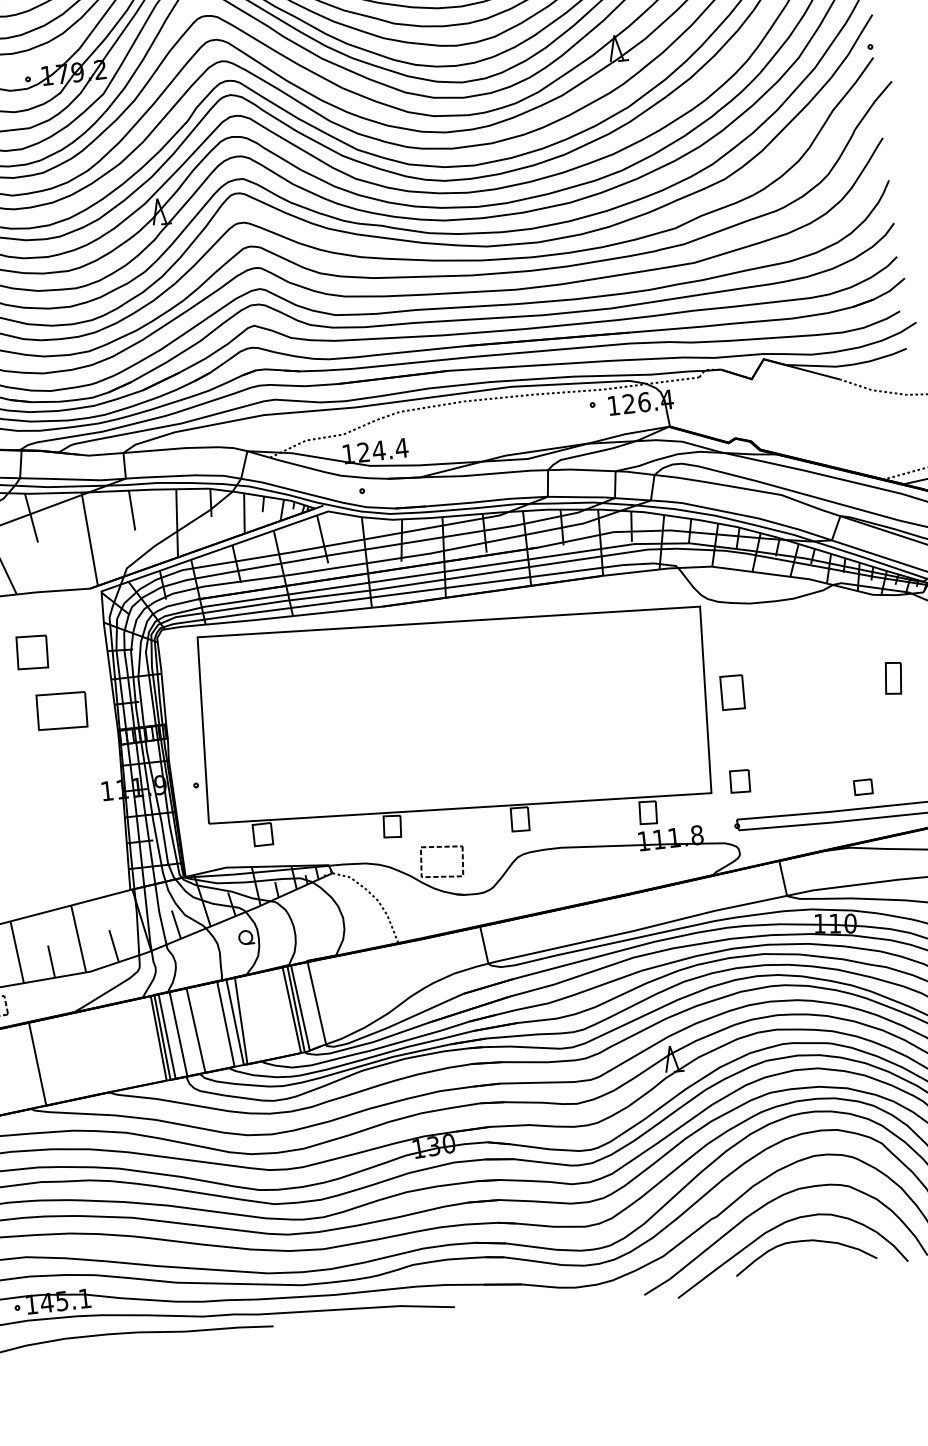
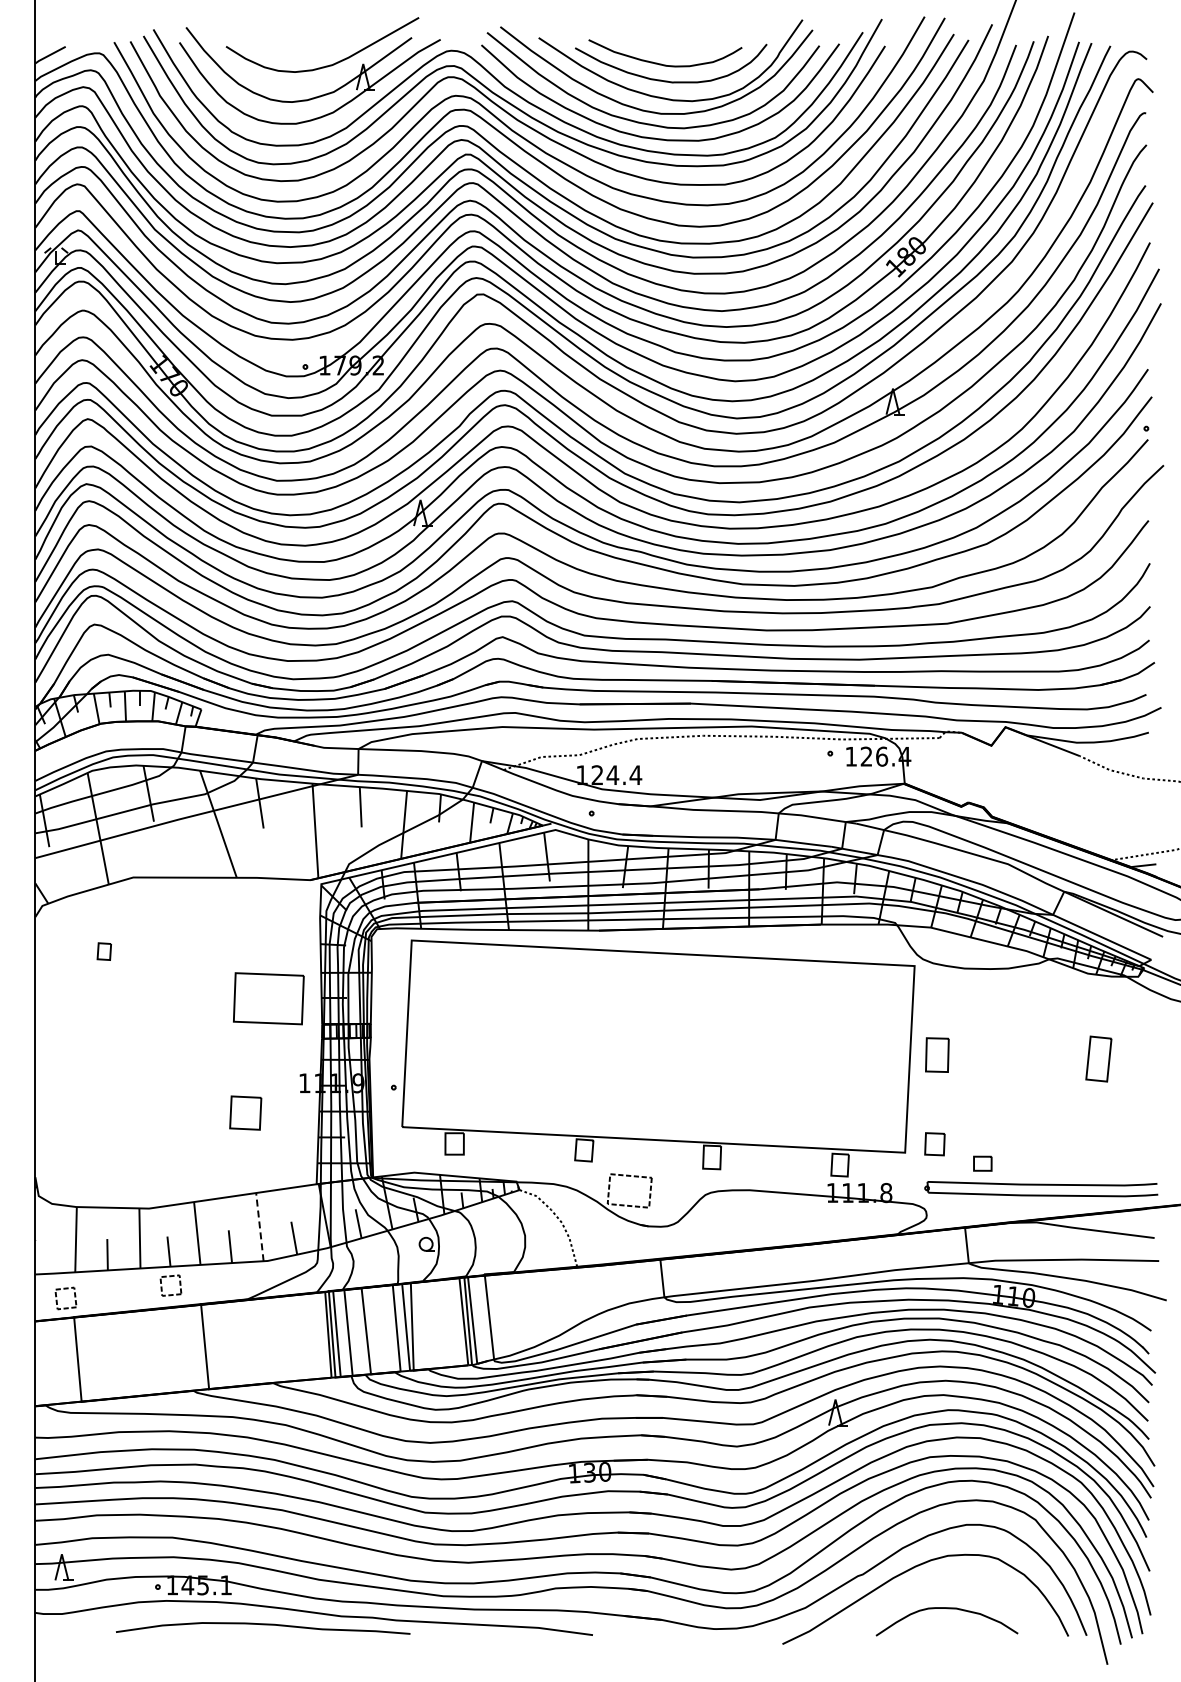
part: (32, 651) -> (245, 1112), moved
part: (893, 678) -> (1098, 1058), size x1.4
part: (61, 710) -> (268, 998), size x1.4
part: (863, 786) -> (982, 1163), moved
line: (78, 938) -> (259, 1226), solid -> dashed
curve: (776, 1228) -> (921, 1592), removed

